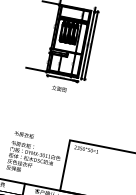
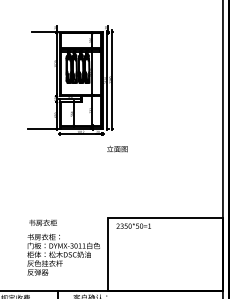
text: (59, 88) -> (117, 148), moved

